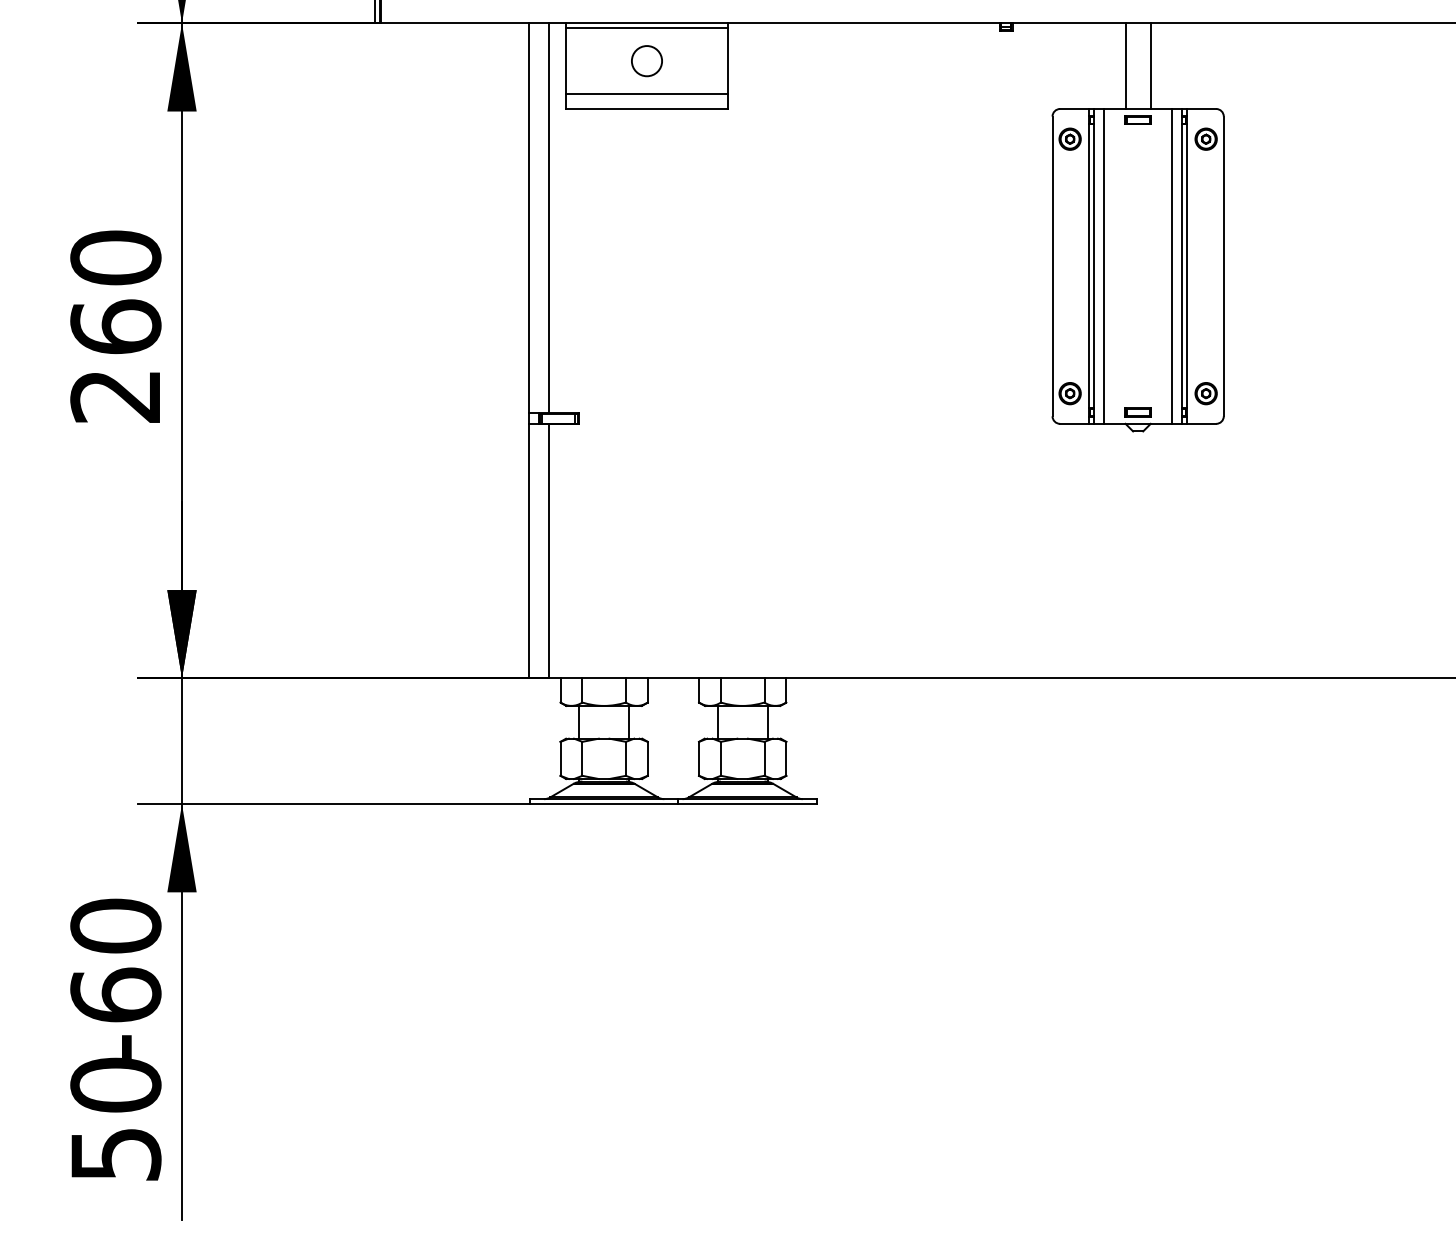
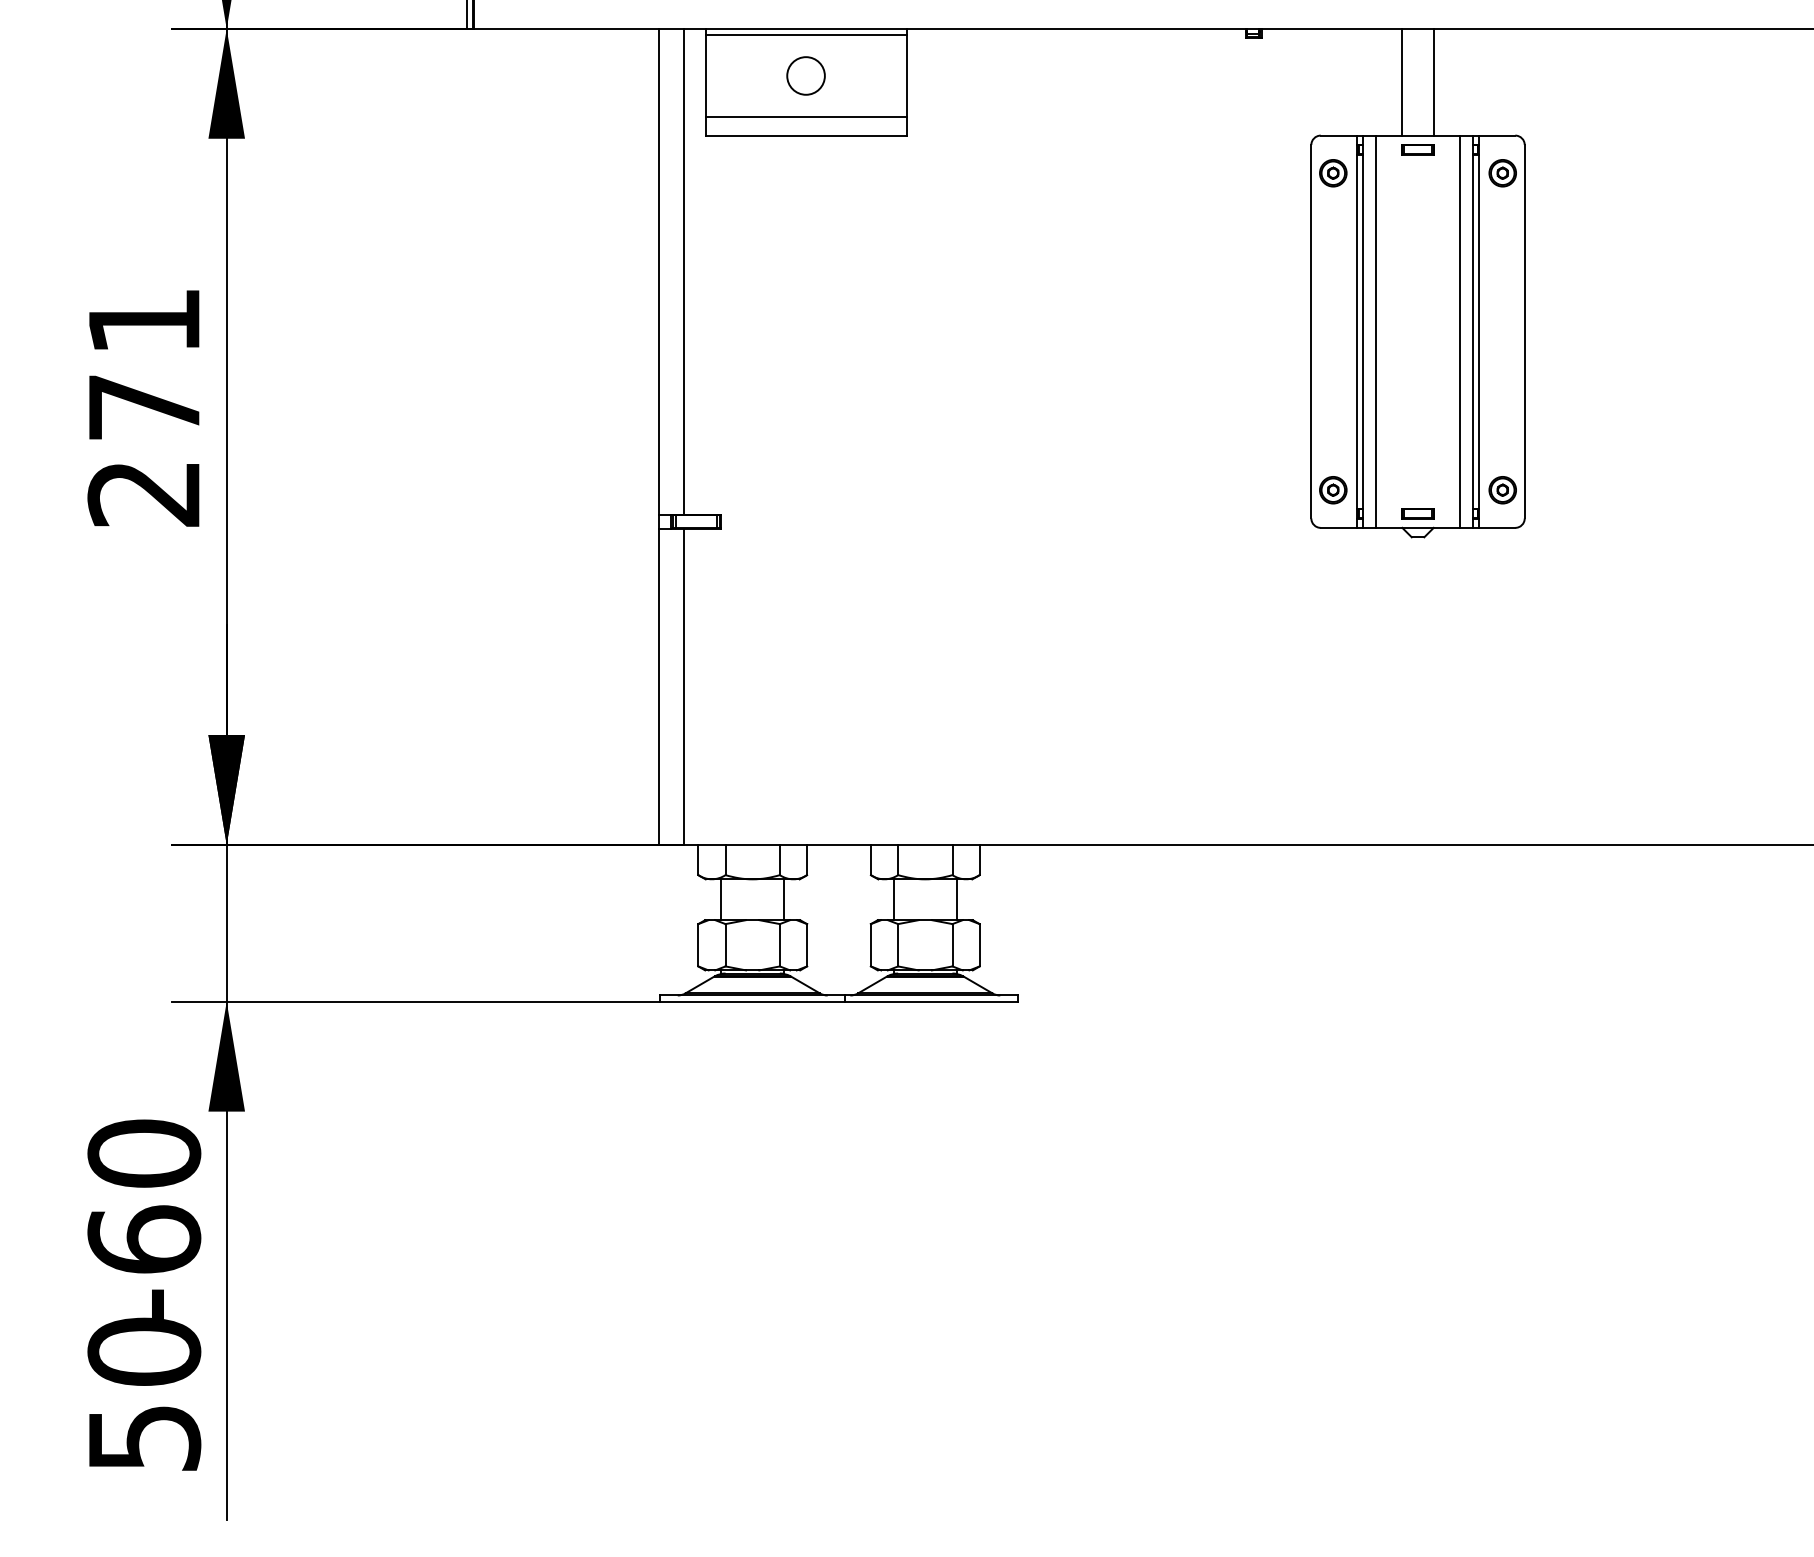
text: (116, 291) -> (144, 363), 260 -> 271

